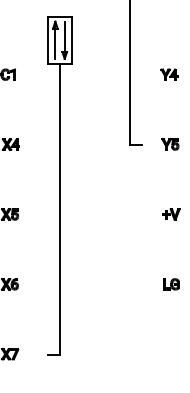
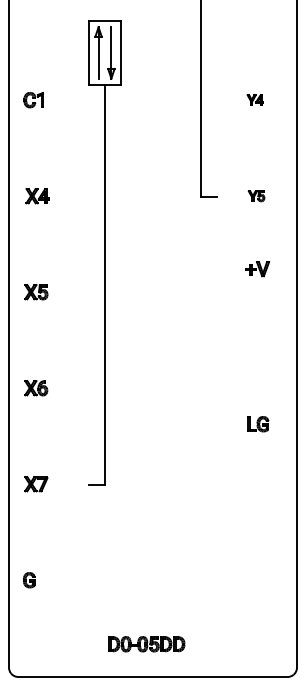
part: (169, 74) -> (255, 99), size x0.7
part: (170, 144) -> (256, 196), size x0.7
part: (171, 214) -> (257, 269), moved
part: (171, 284) -> (258, 424), moved

